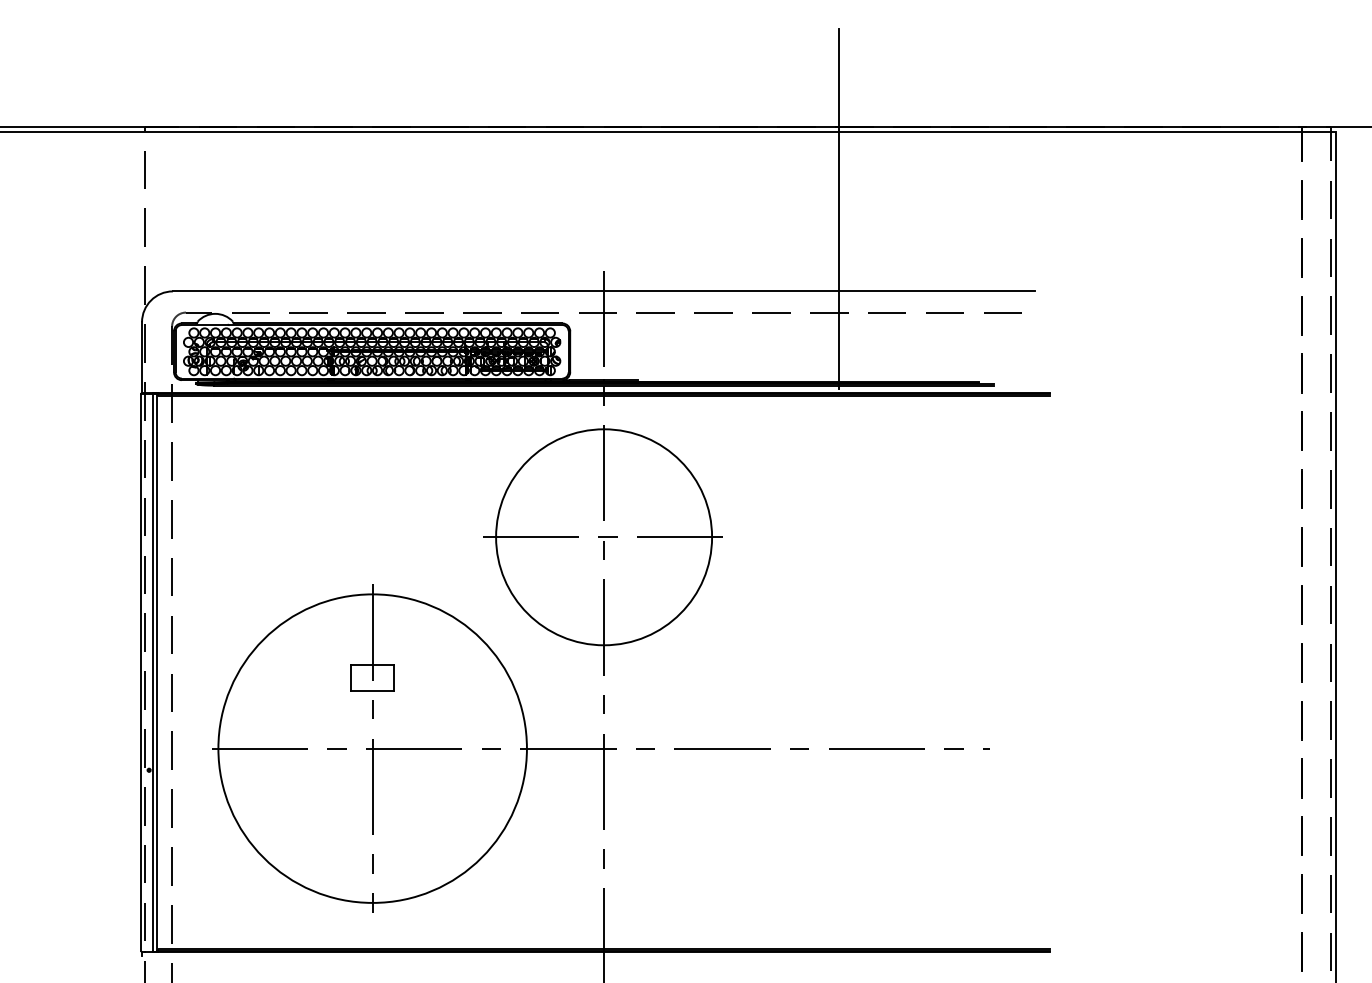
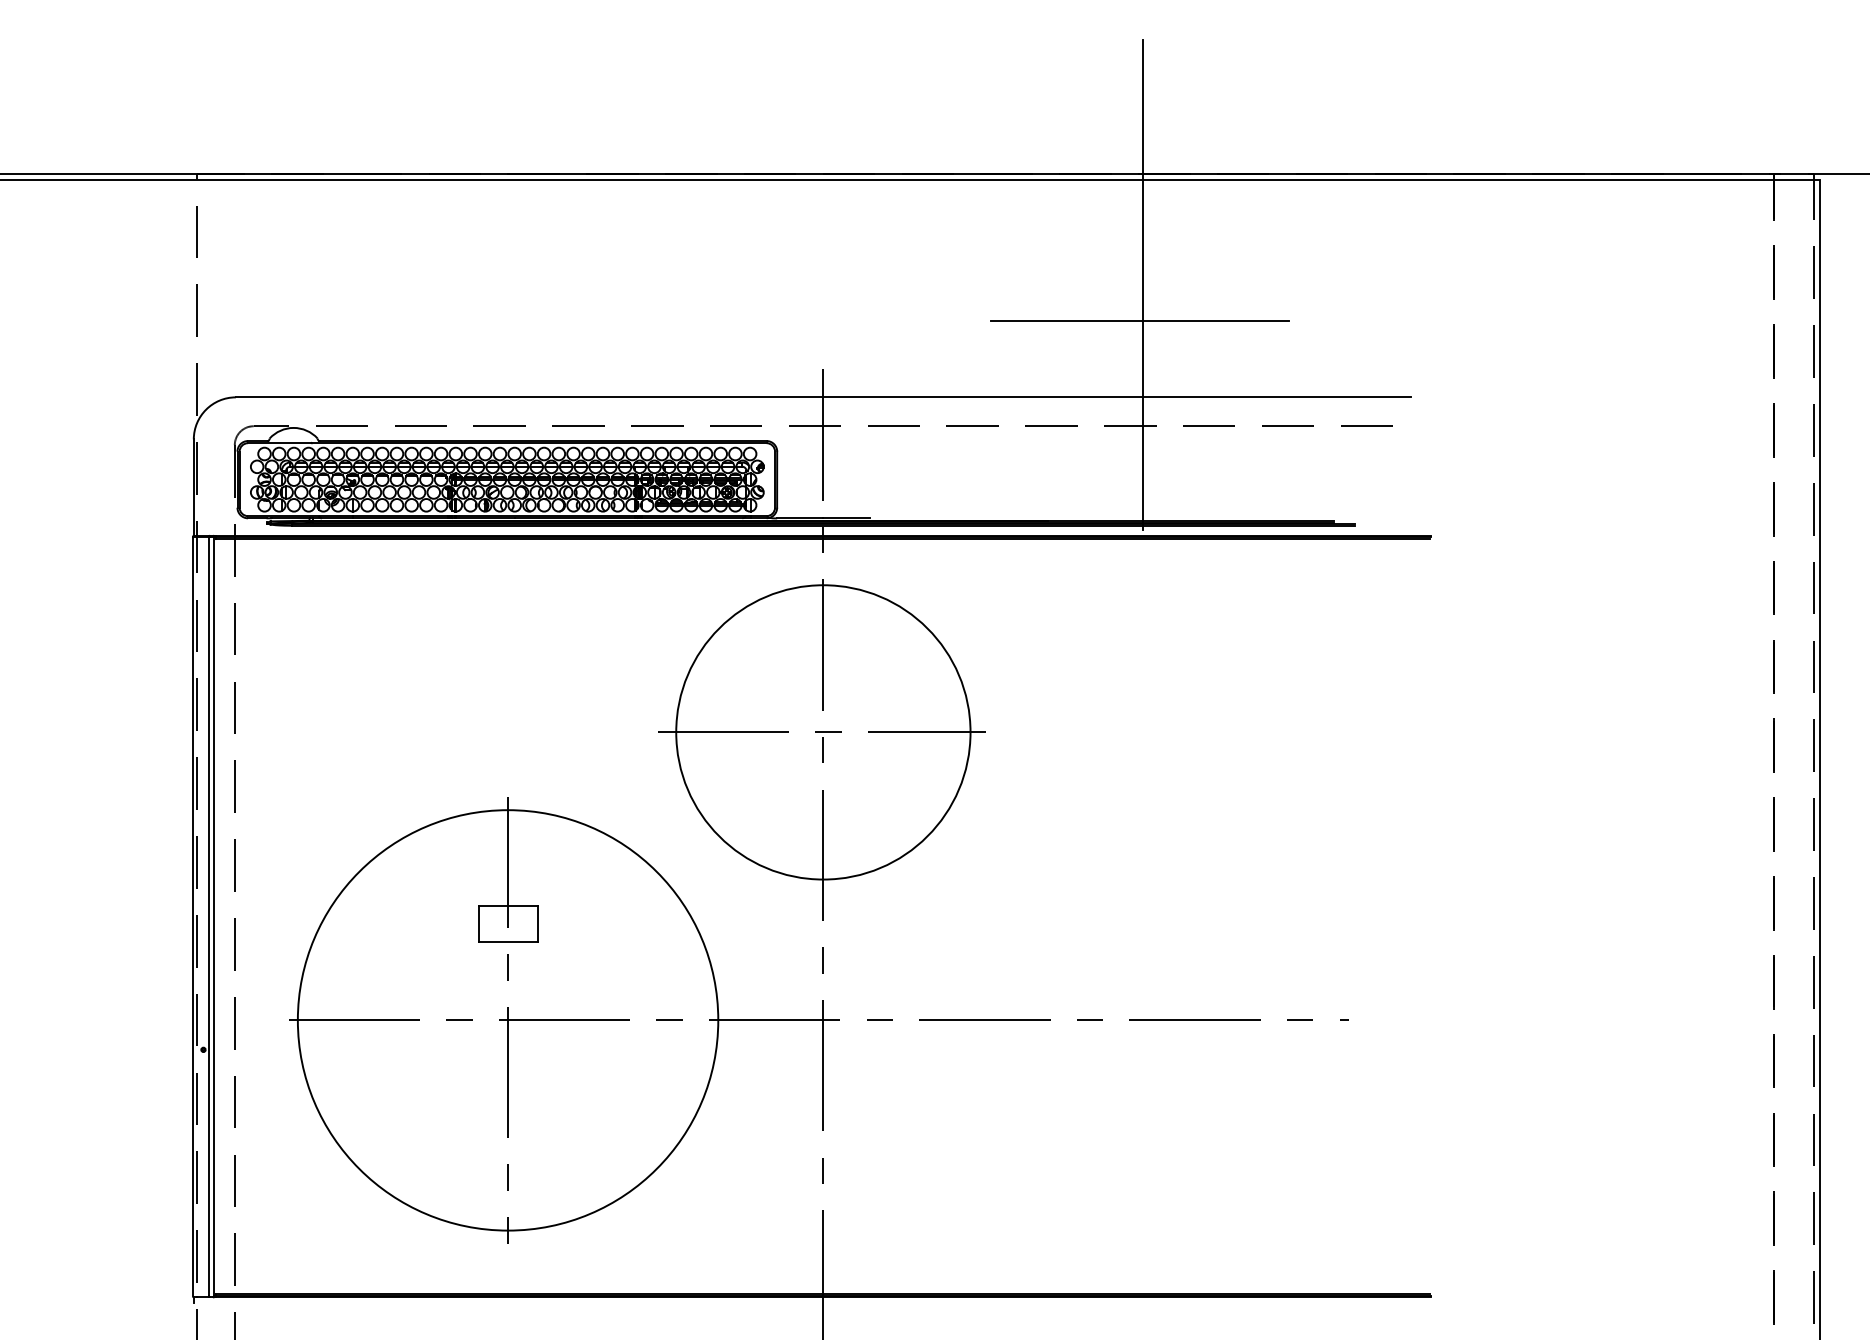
line: (836, 235) -> (1139, 321), added

